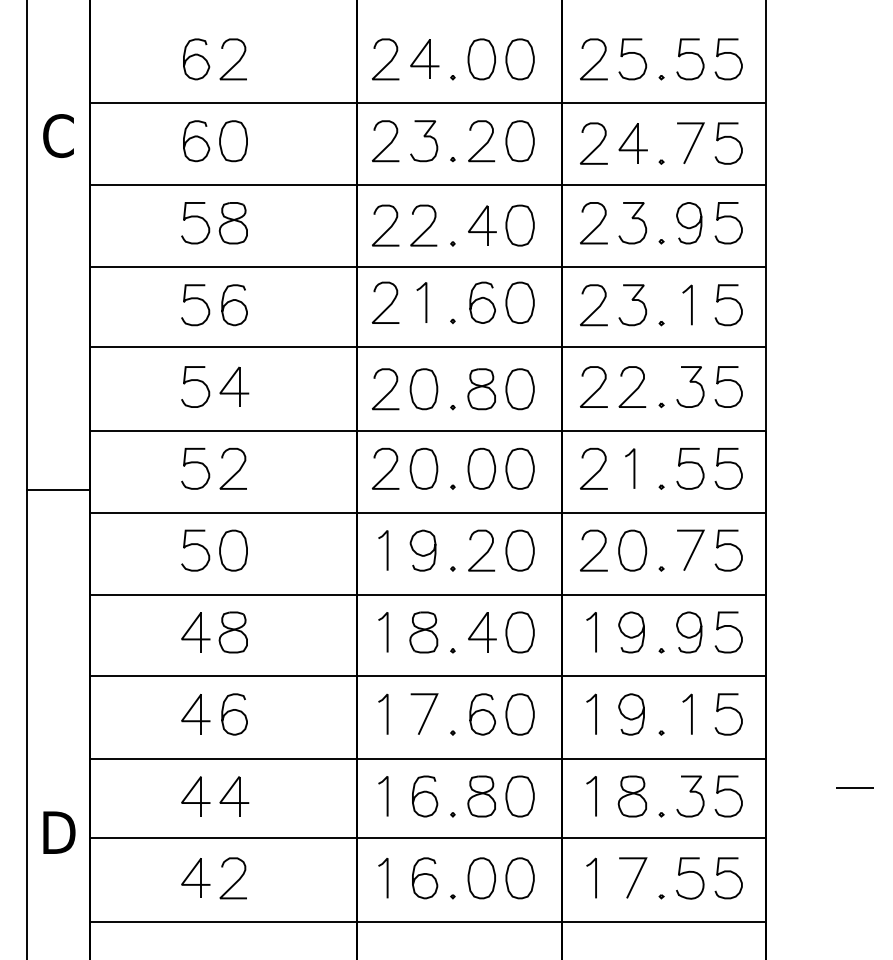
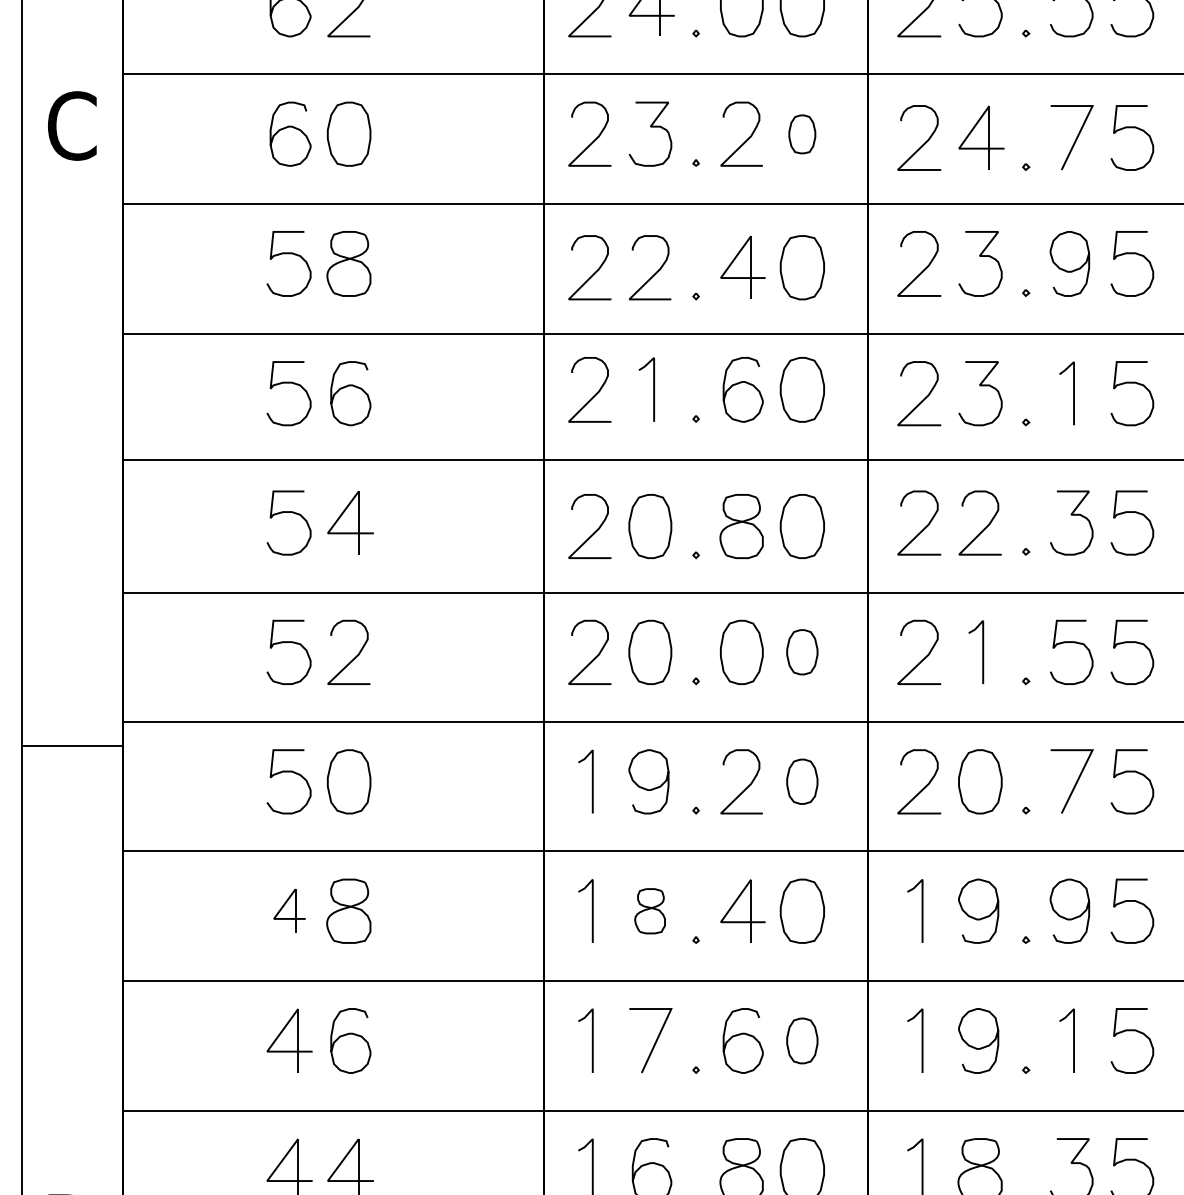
part: (519, 141) -> (801, 134), size x0.6
part: (519, 468) -> (801, 651), size x0.7
line: (58, 489) -> (72, 745), moved
part: (519, 550) -> (801, 781), size x0.7
part: (195, 632) -> (288, 911), size x0.7
part: (423, 632) -> (649, 911), size x0.7
part: (519, 714) -> (801, 1040), size x0.7

